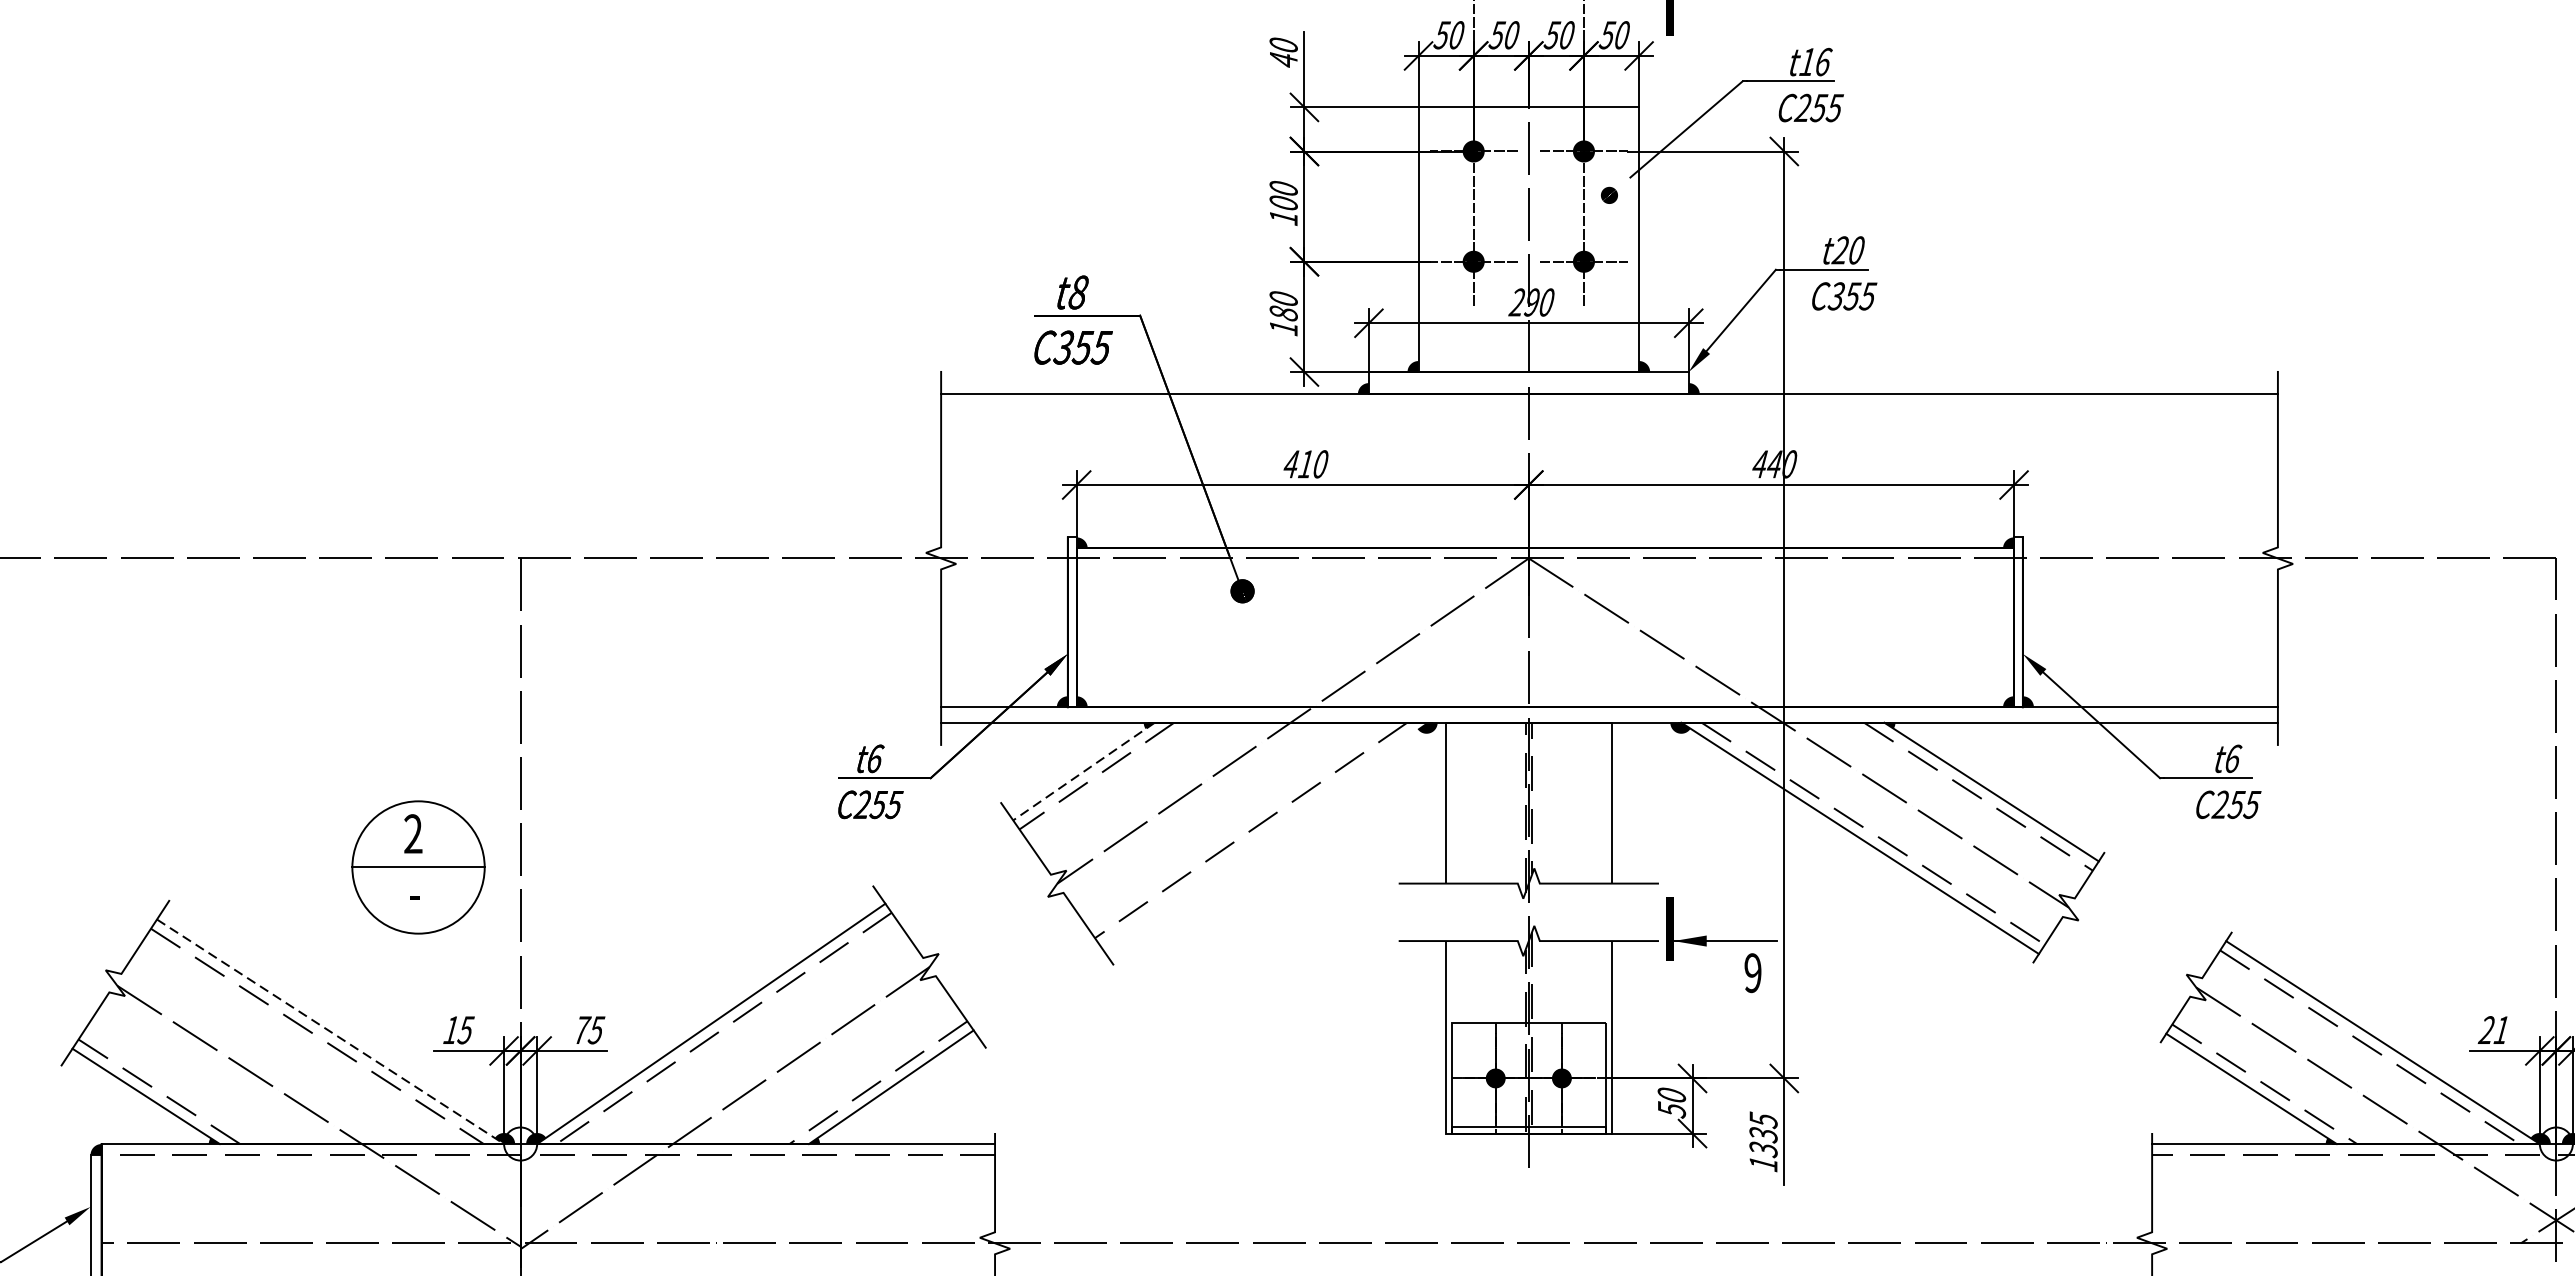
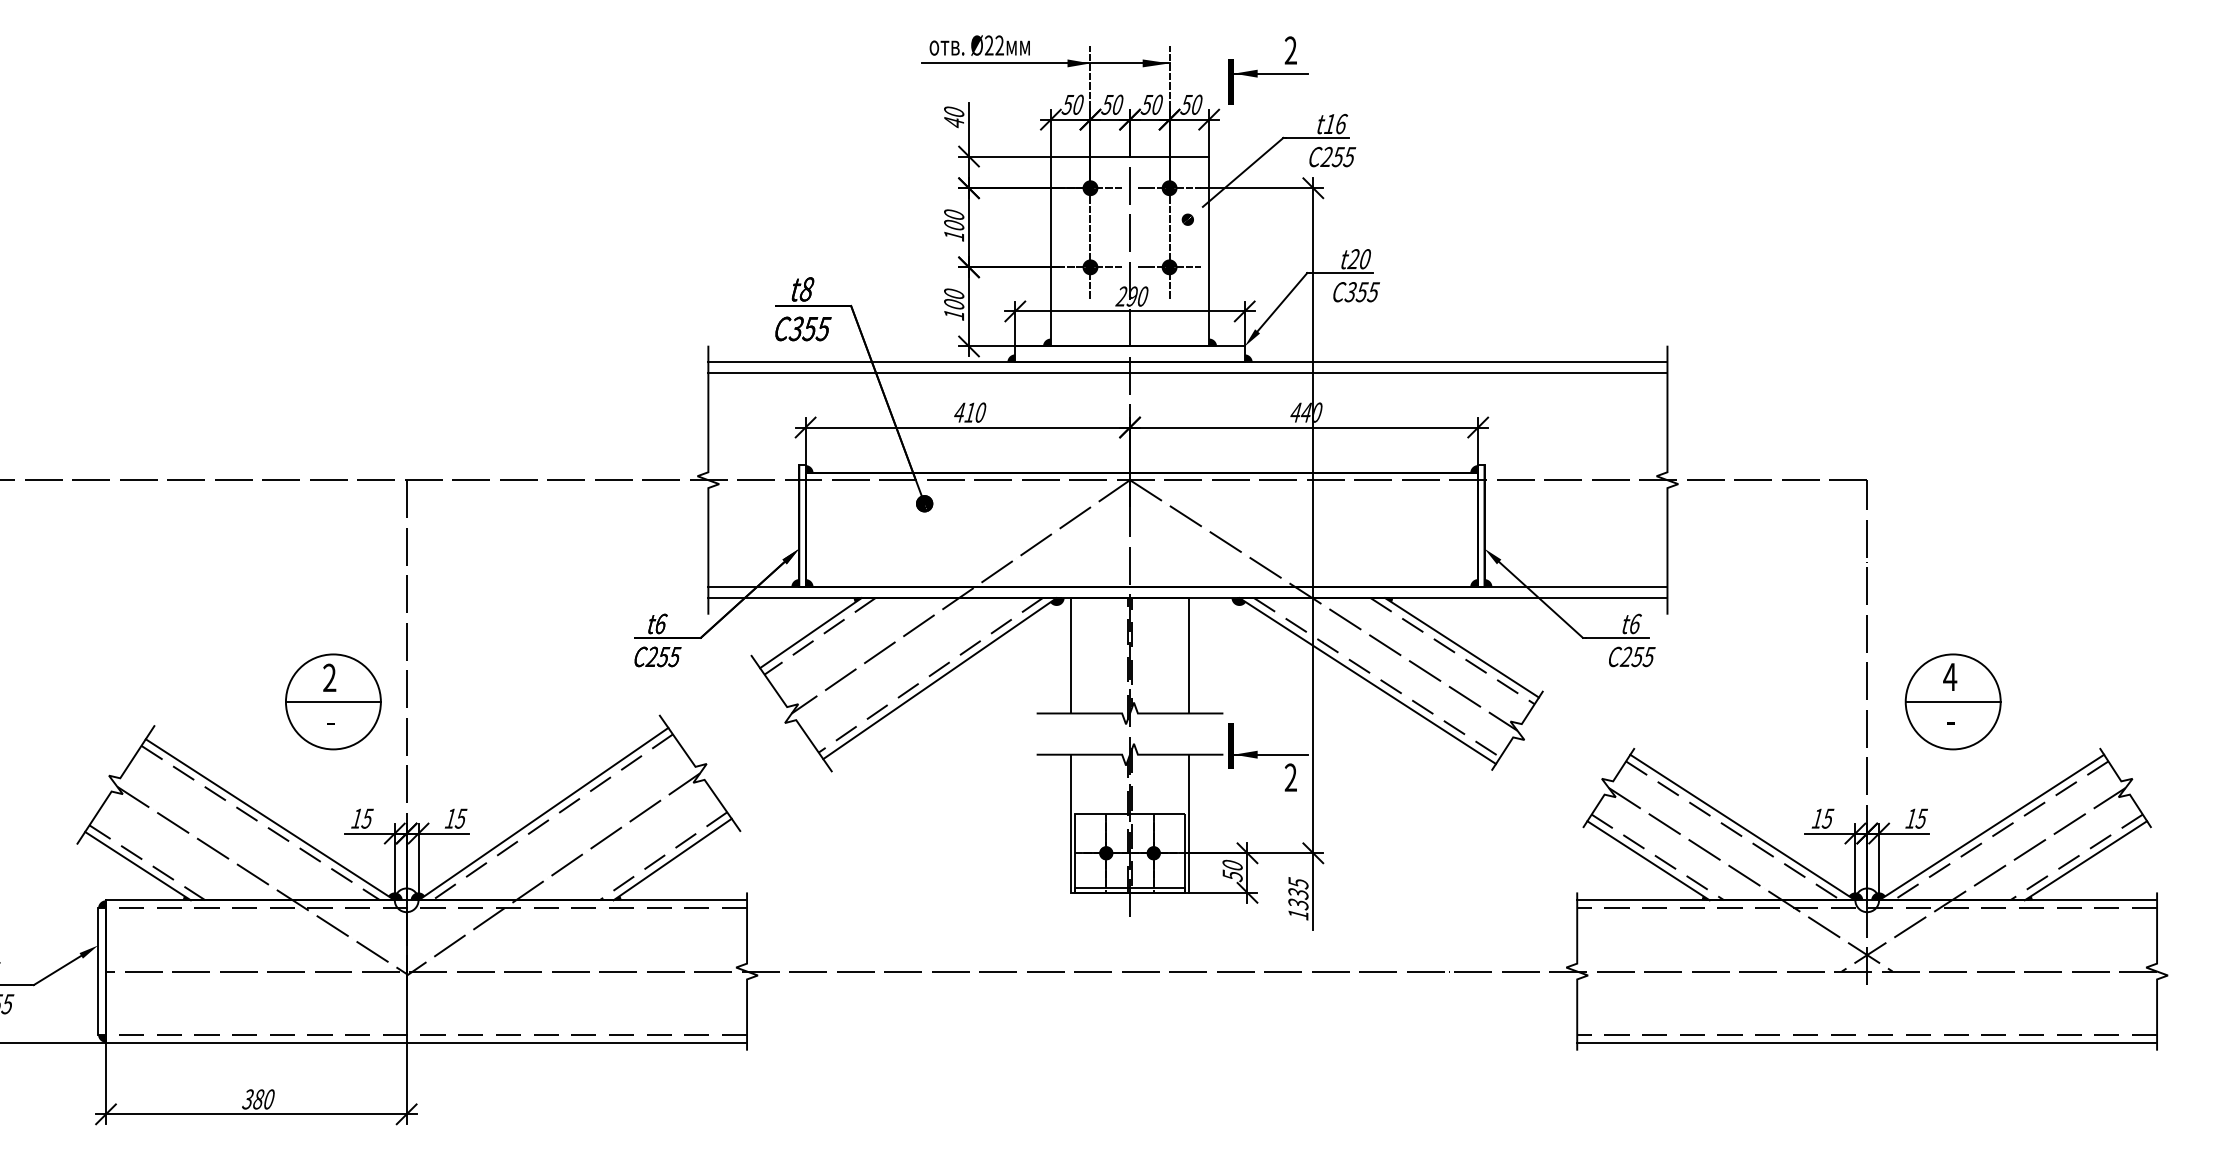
text: (1282, 313) -> (953, 304), 180 -> 100
line: (1608, 409) -> (1187, 373), added
line: (1083, 772) -> (810, 633), dashed -> solid
line: (1263, 834) -> (939, 678), added
text: (1752, 972) -> (1290, 777), 9 -> 2
text: (581, 1029) -> (450, 818), 75 -> 15
text: (2494, 1029) -> (1822, 818), 21 -> 15
line: (330, 1032) -> (270, 820), dashed -> solid

